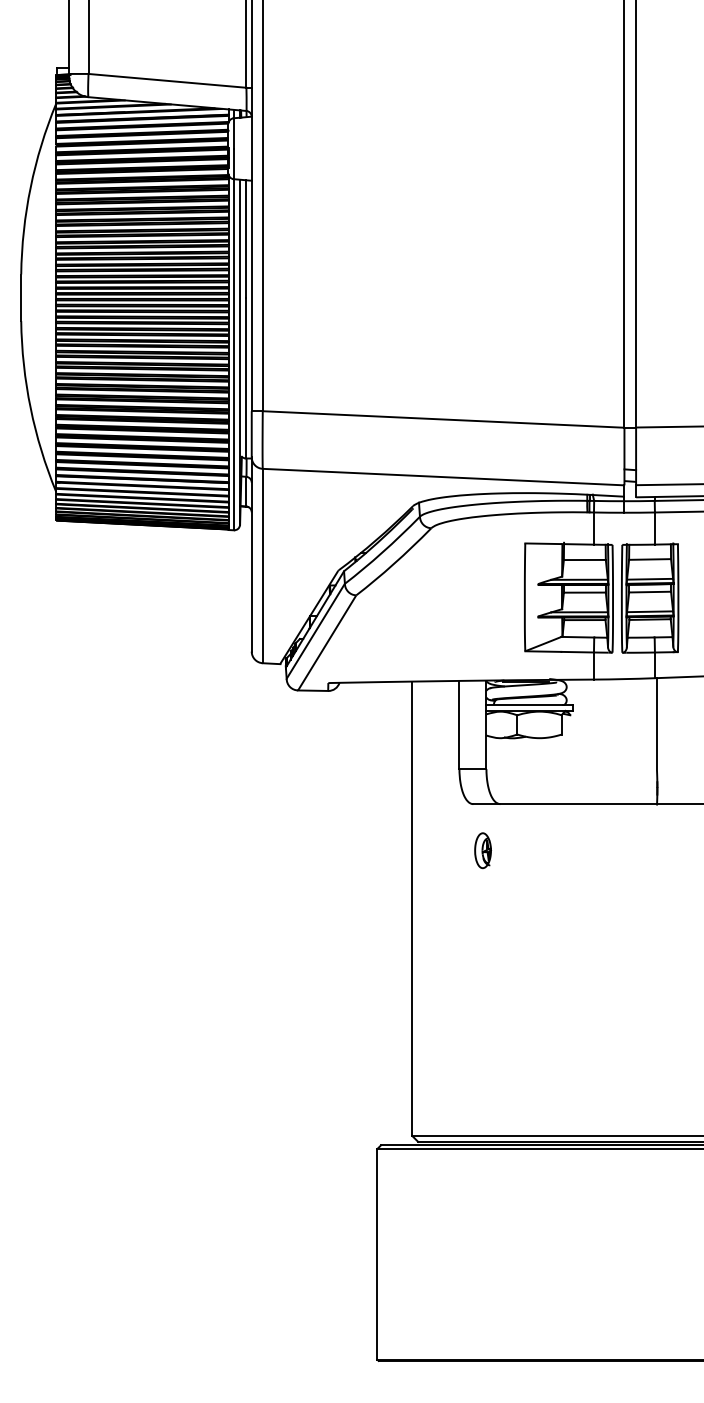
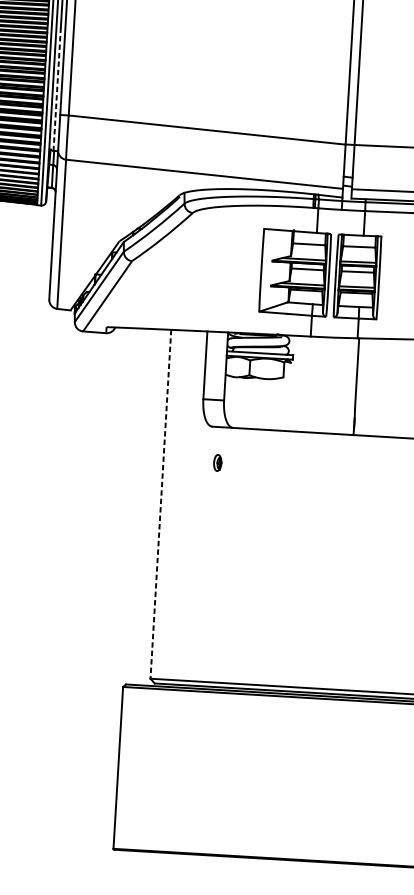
line: (245, 378) -> (56, 89), solid -> dashed
part: (482, 850) -> (217, 462), size x0.6
line: (412, 909) -> (160, 504), solid -> dashed

